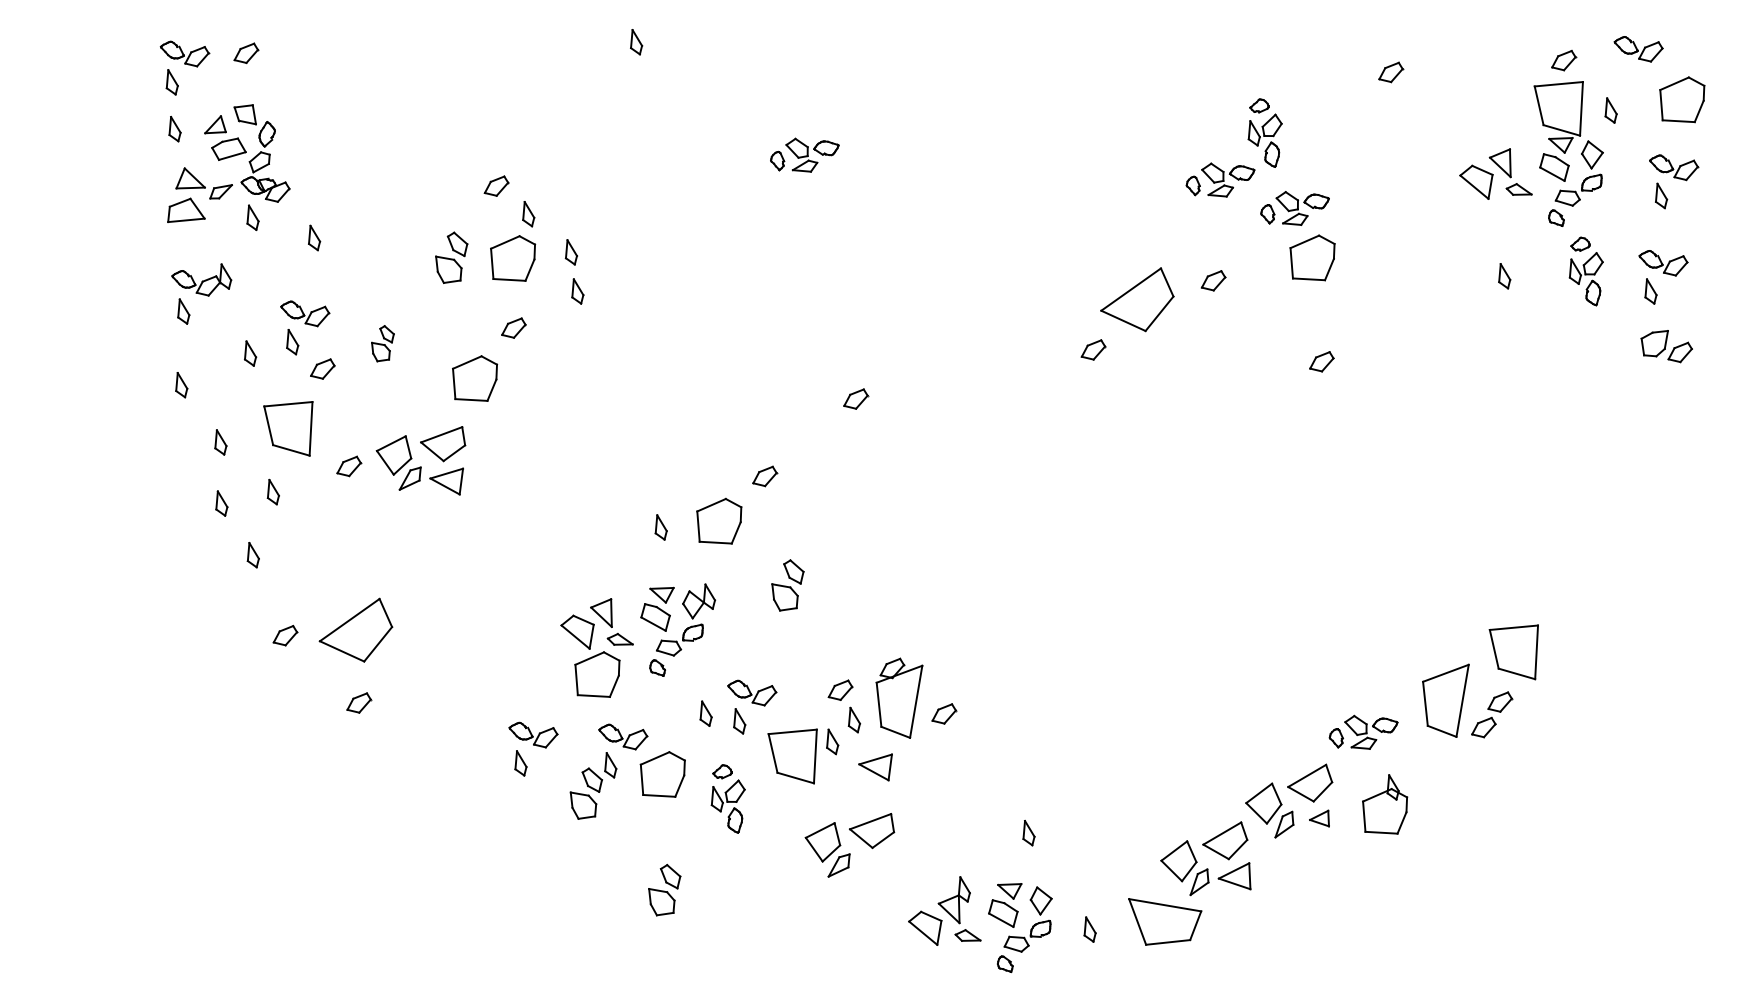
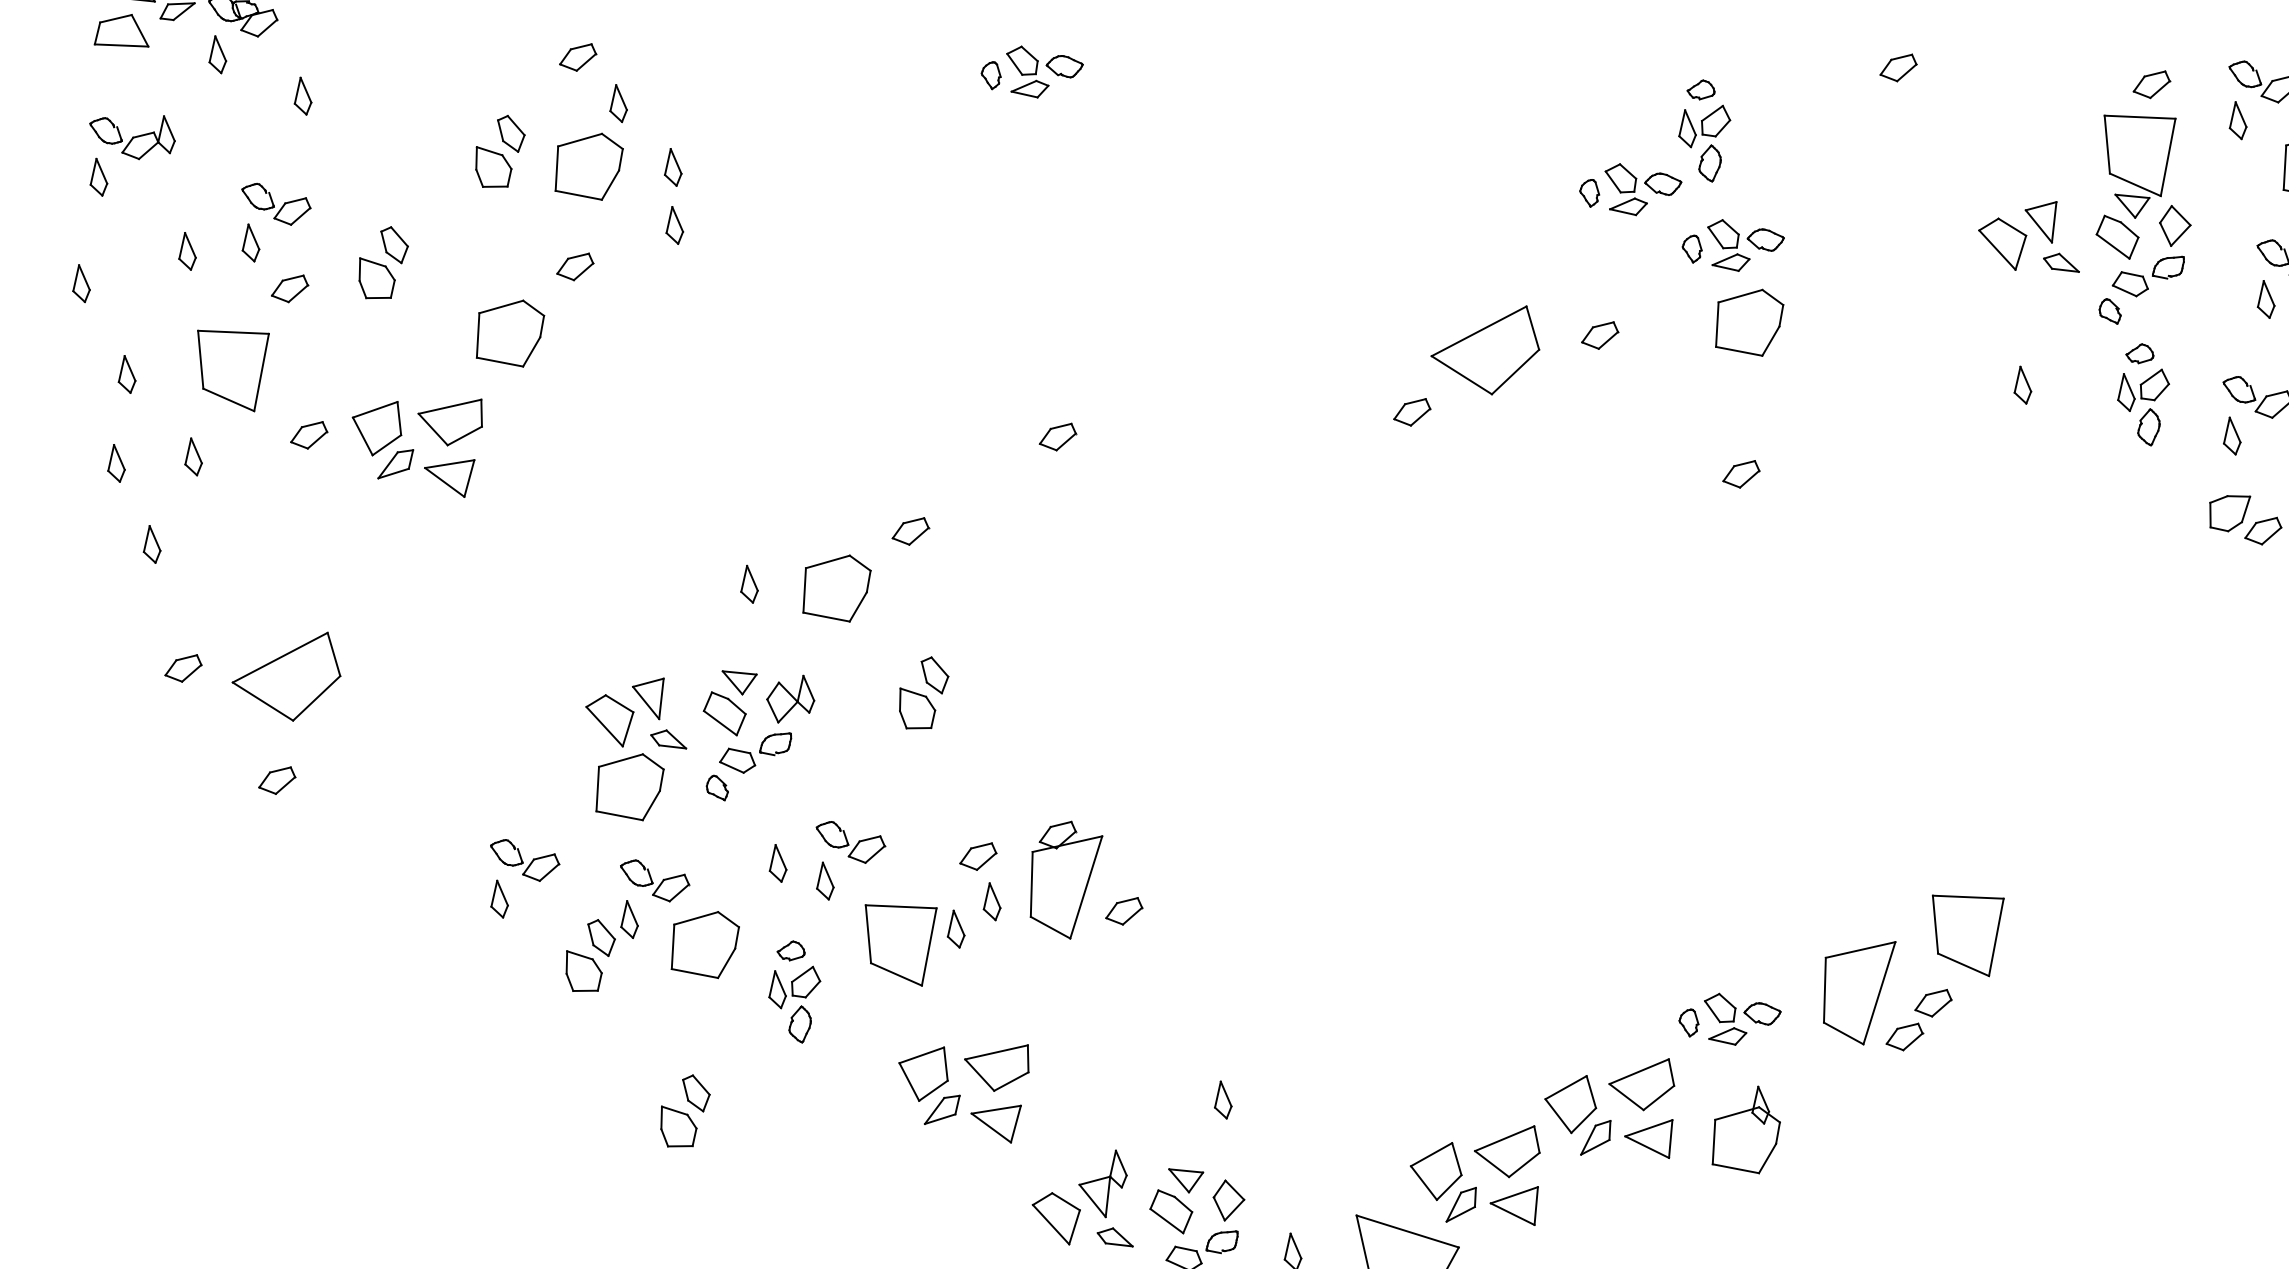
part: (1610, 110) -> (2238, 120), moved
part: (382, 343) -> (382, 262), size x1.43
part: (875, 767) -> (994, 1121), moved
part: (1319, 818) -> (1648, 1135), size x1.67

